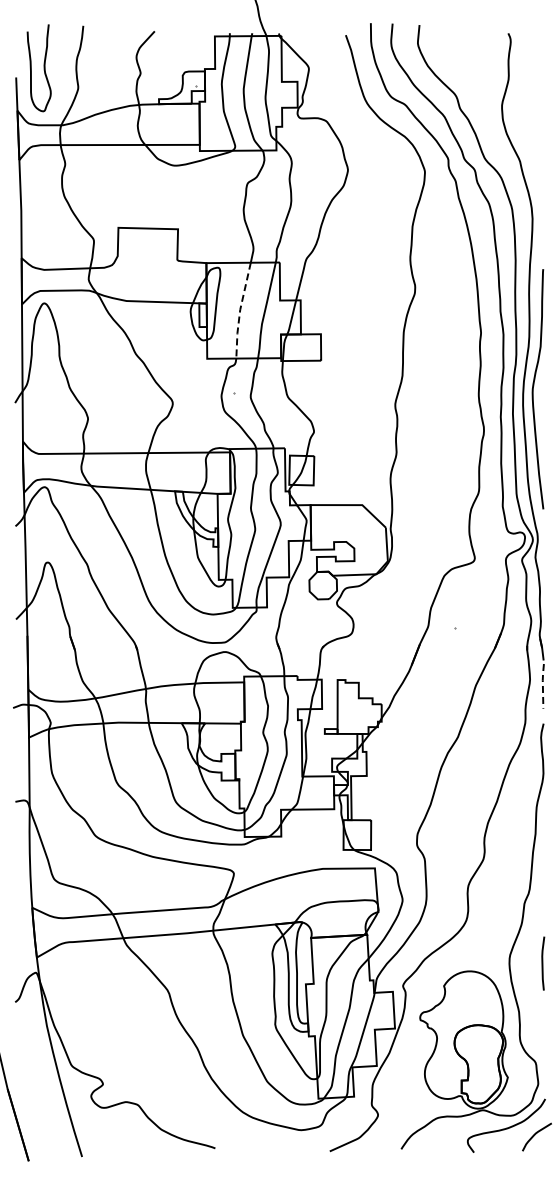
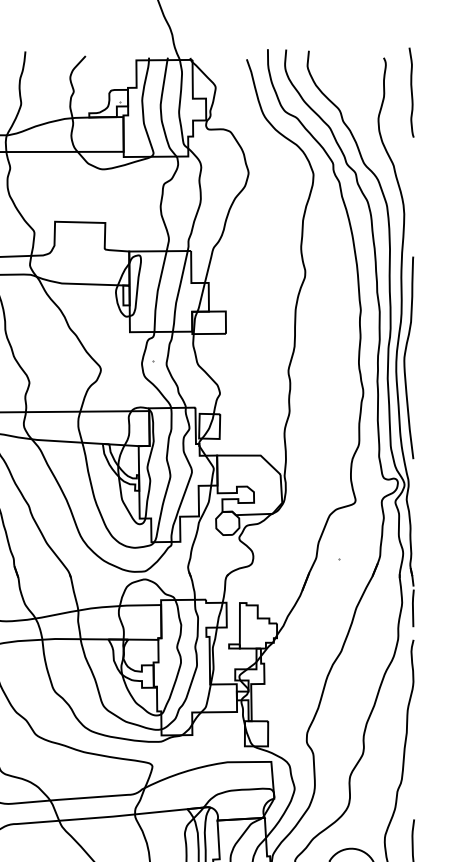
curve: (541, 74) -> (411, 92), added
line: (240, 310) -> (157, 291), dashed -> solid
line: (542, 685) -> (412, 607), dashed -> solid

